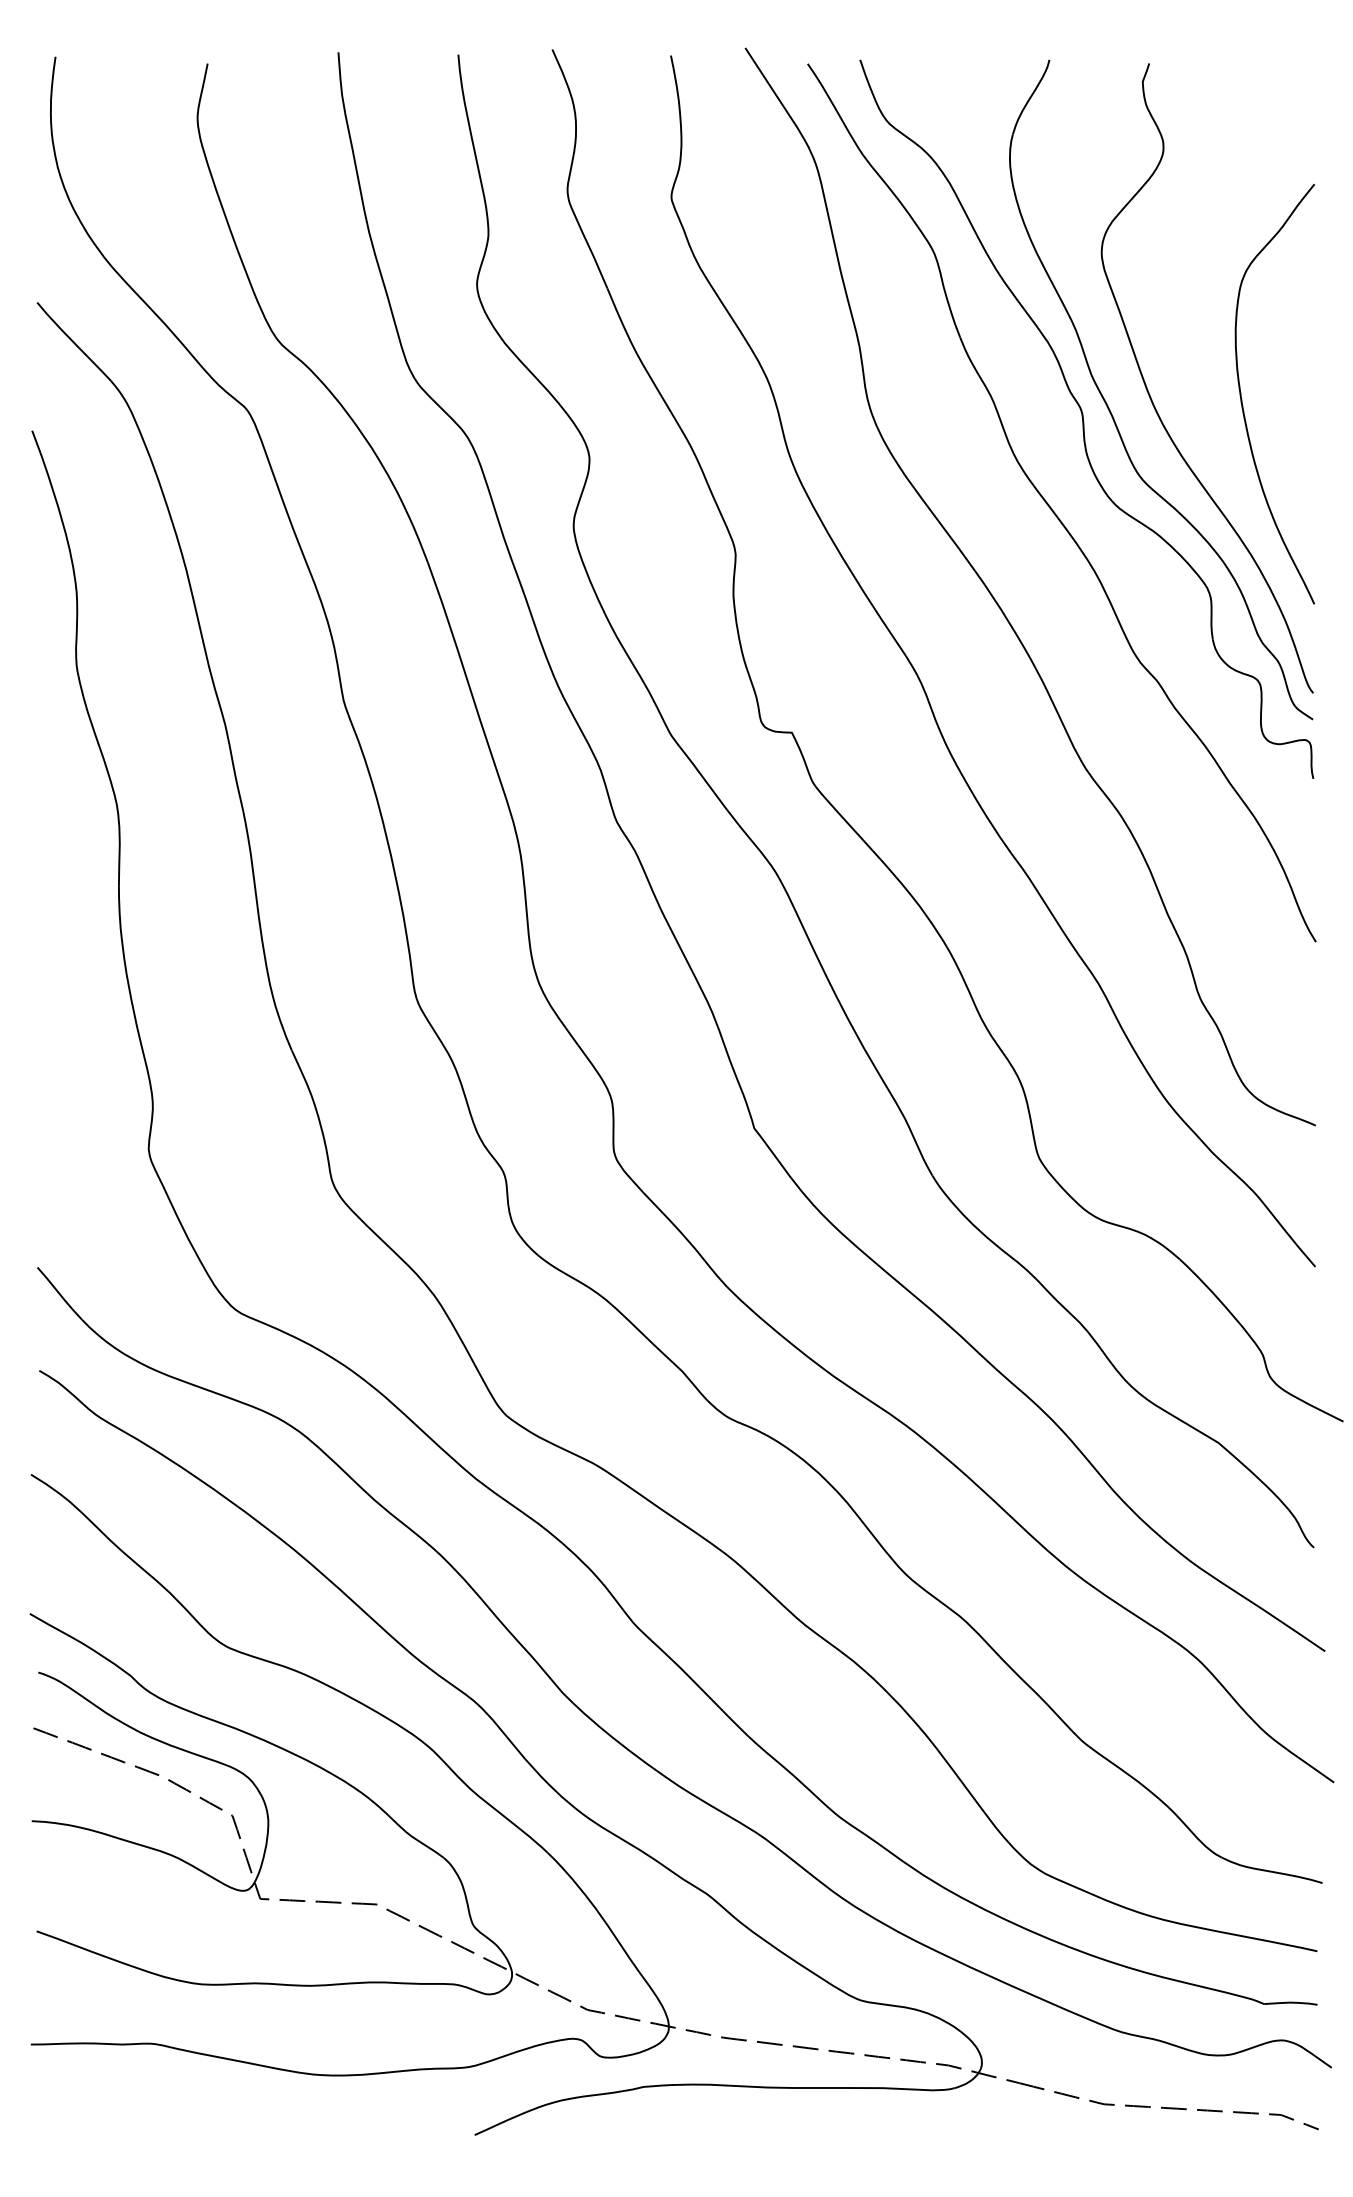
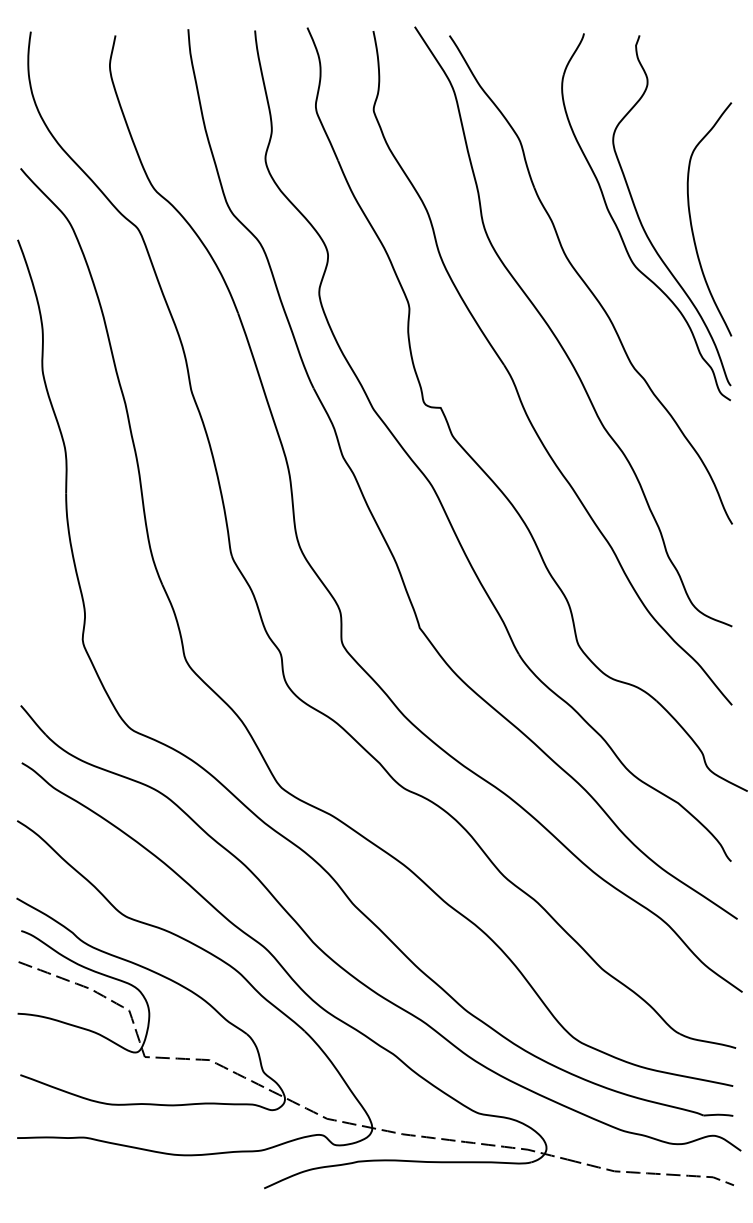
part: (1086, 419) -> (604, 233), removed

